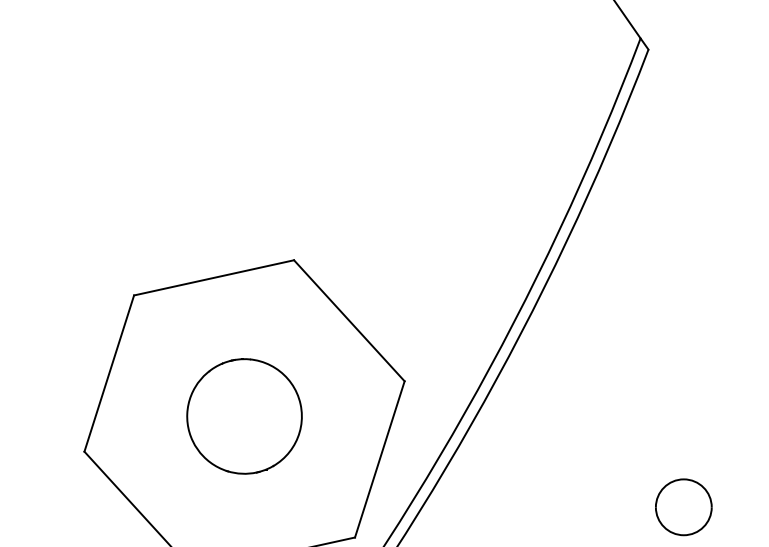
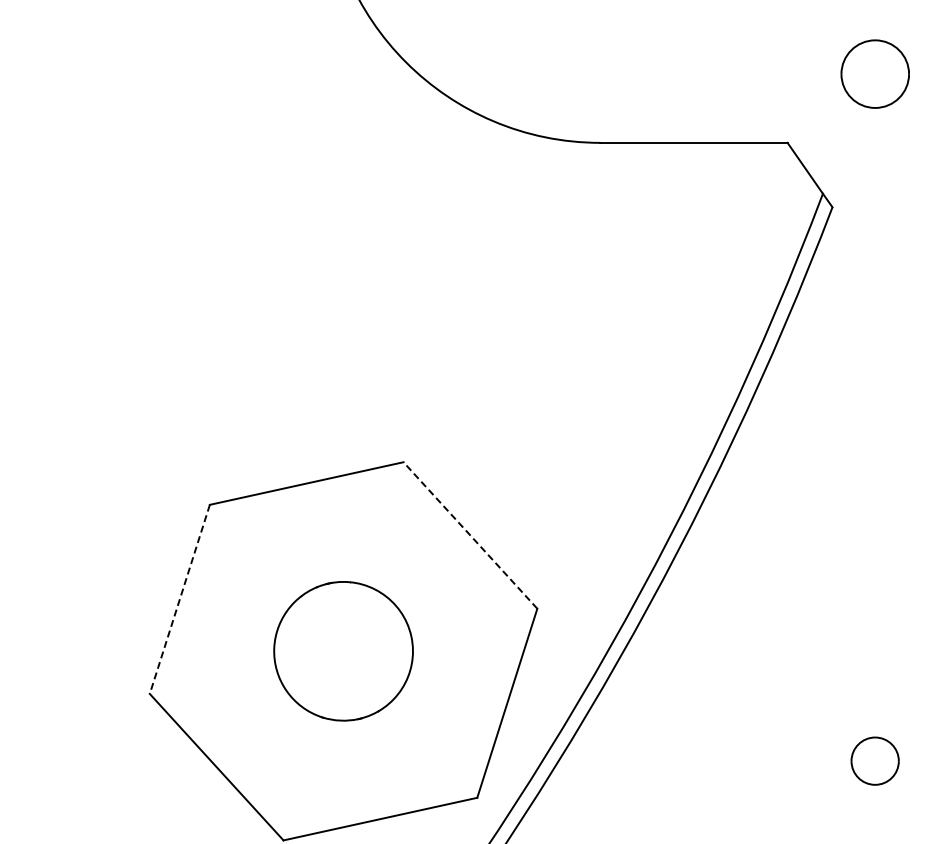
line: (349, 320) -> (470, 535), solid -> dashed
line: (108, 373) -> (179, 599), solid -> dashed
part: (683, 506) -> (874, 760), size x0.7

